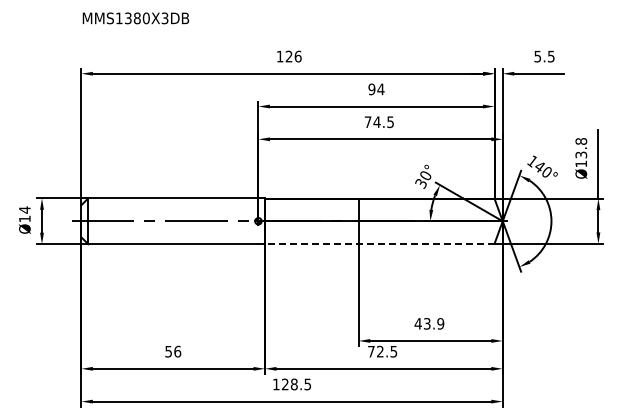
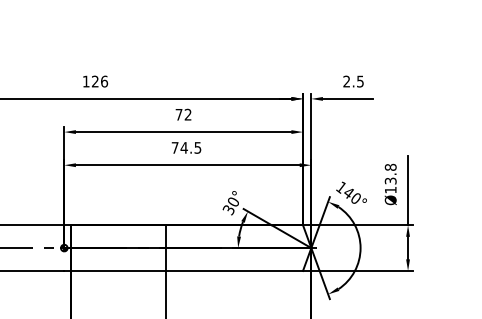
text: (537, 56) -> (346, 81), 5.5 -> 2.5
text: (376, 89) -> (183, 114), 94 -> 72
line: (379, 243) -> (186, 270), dashed -> solid

